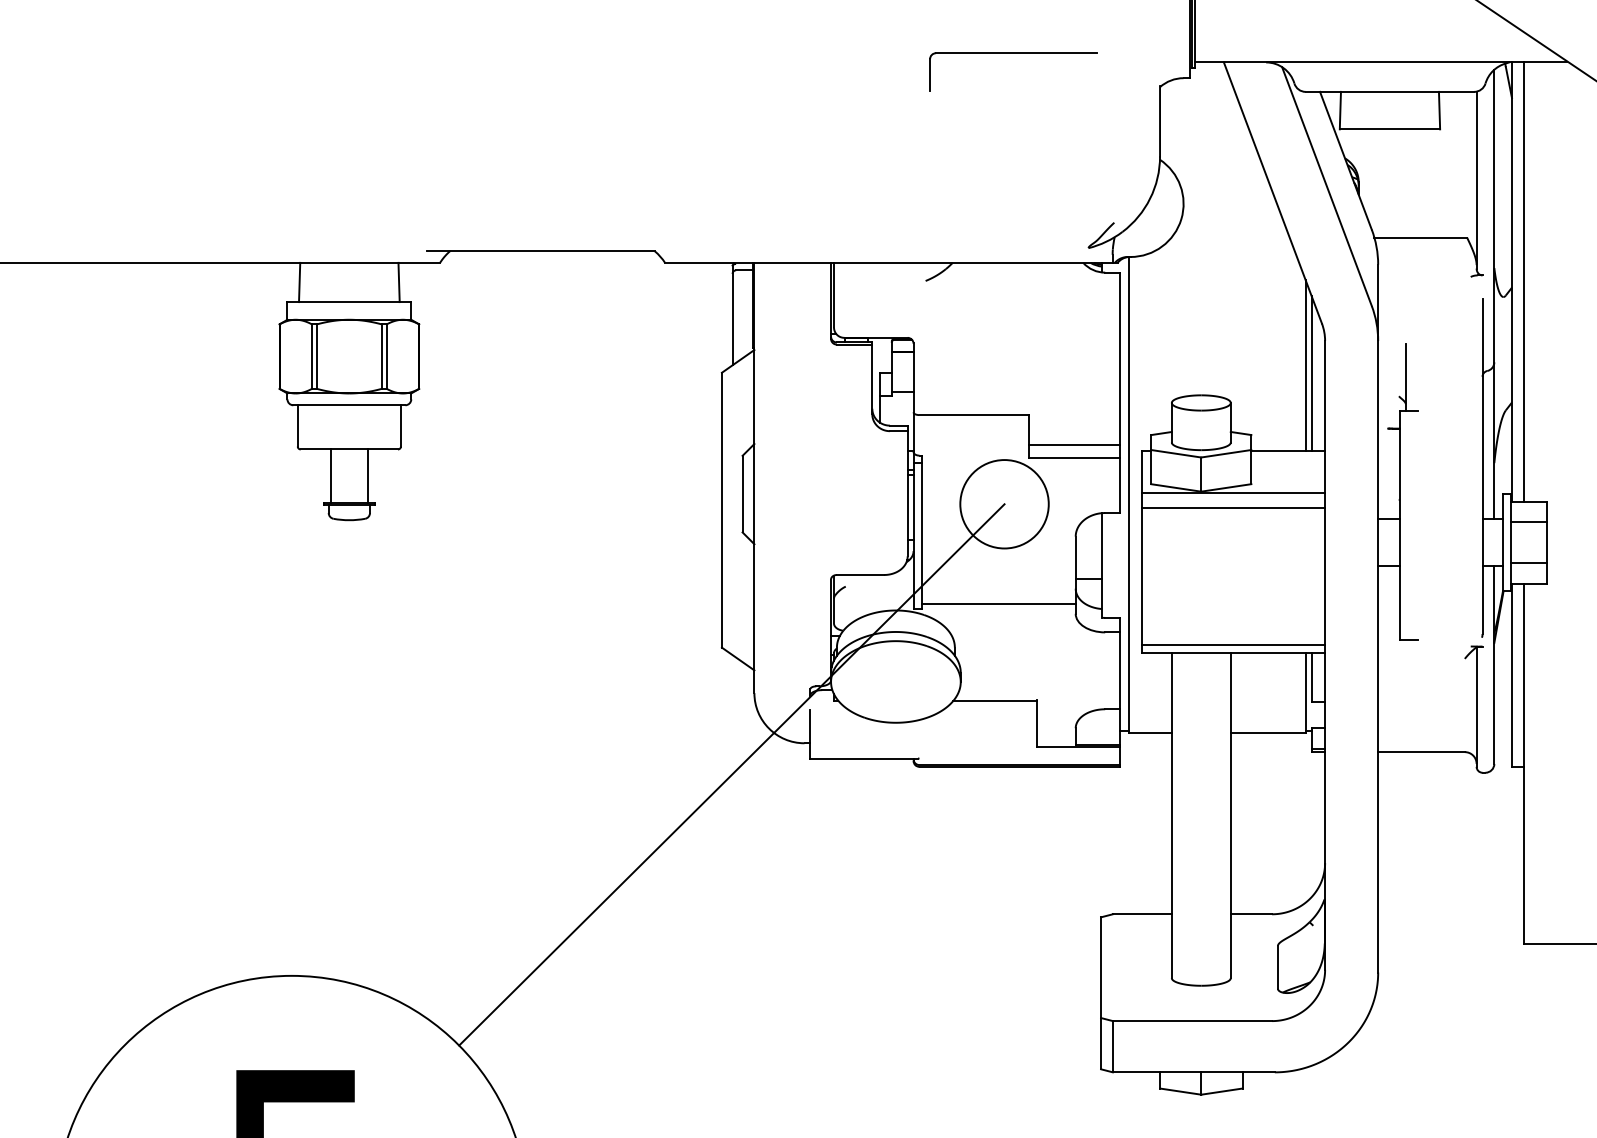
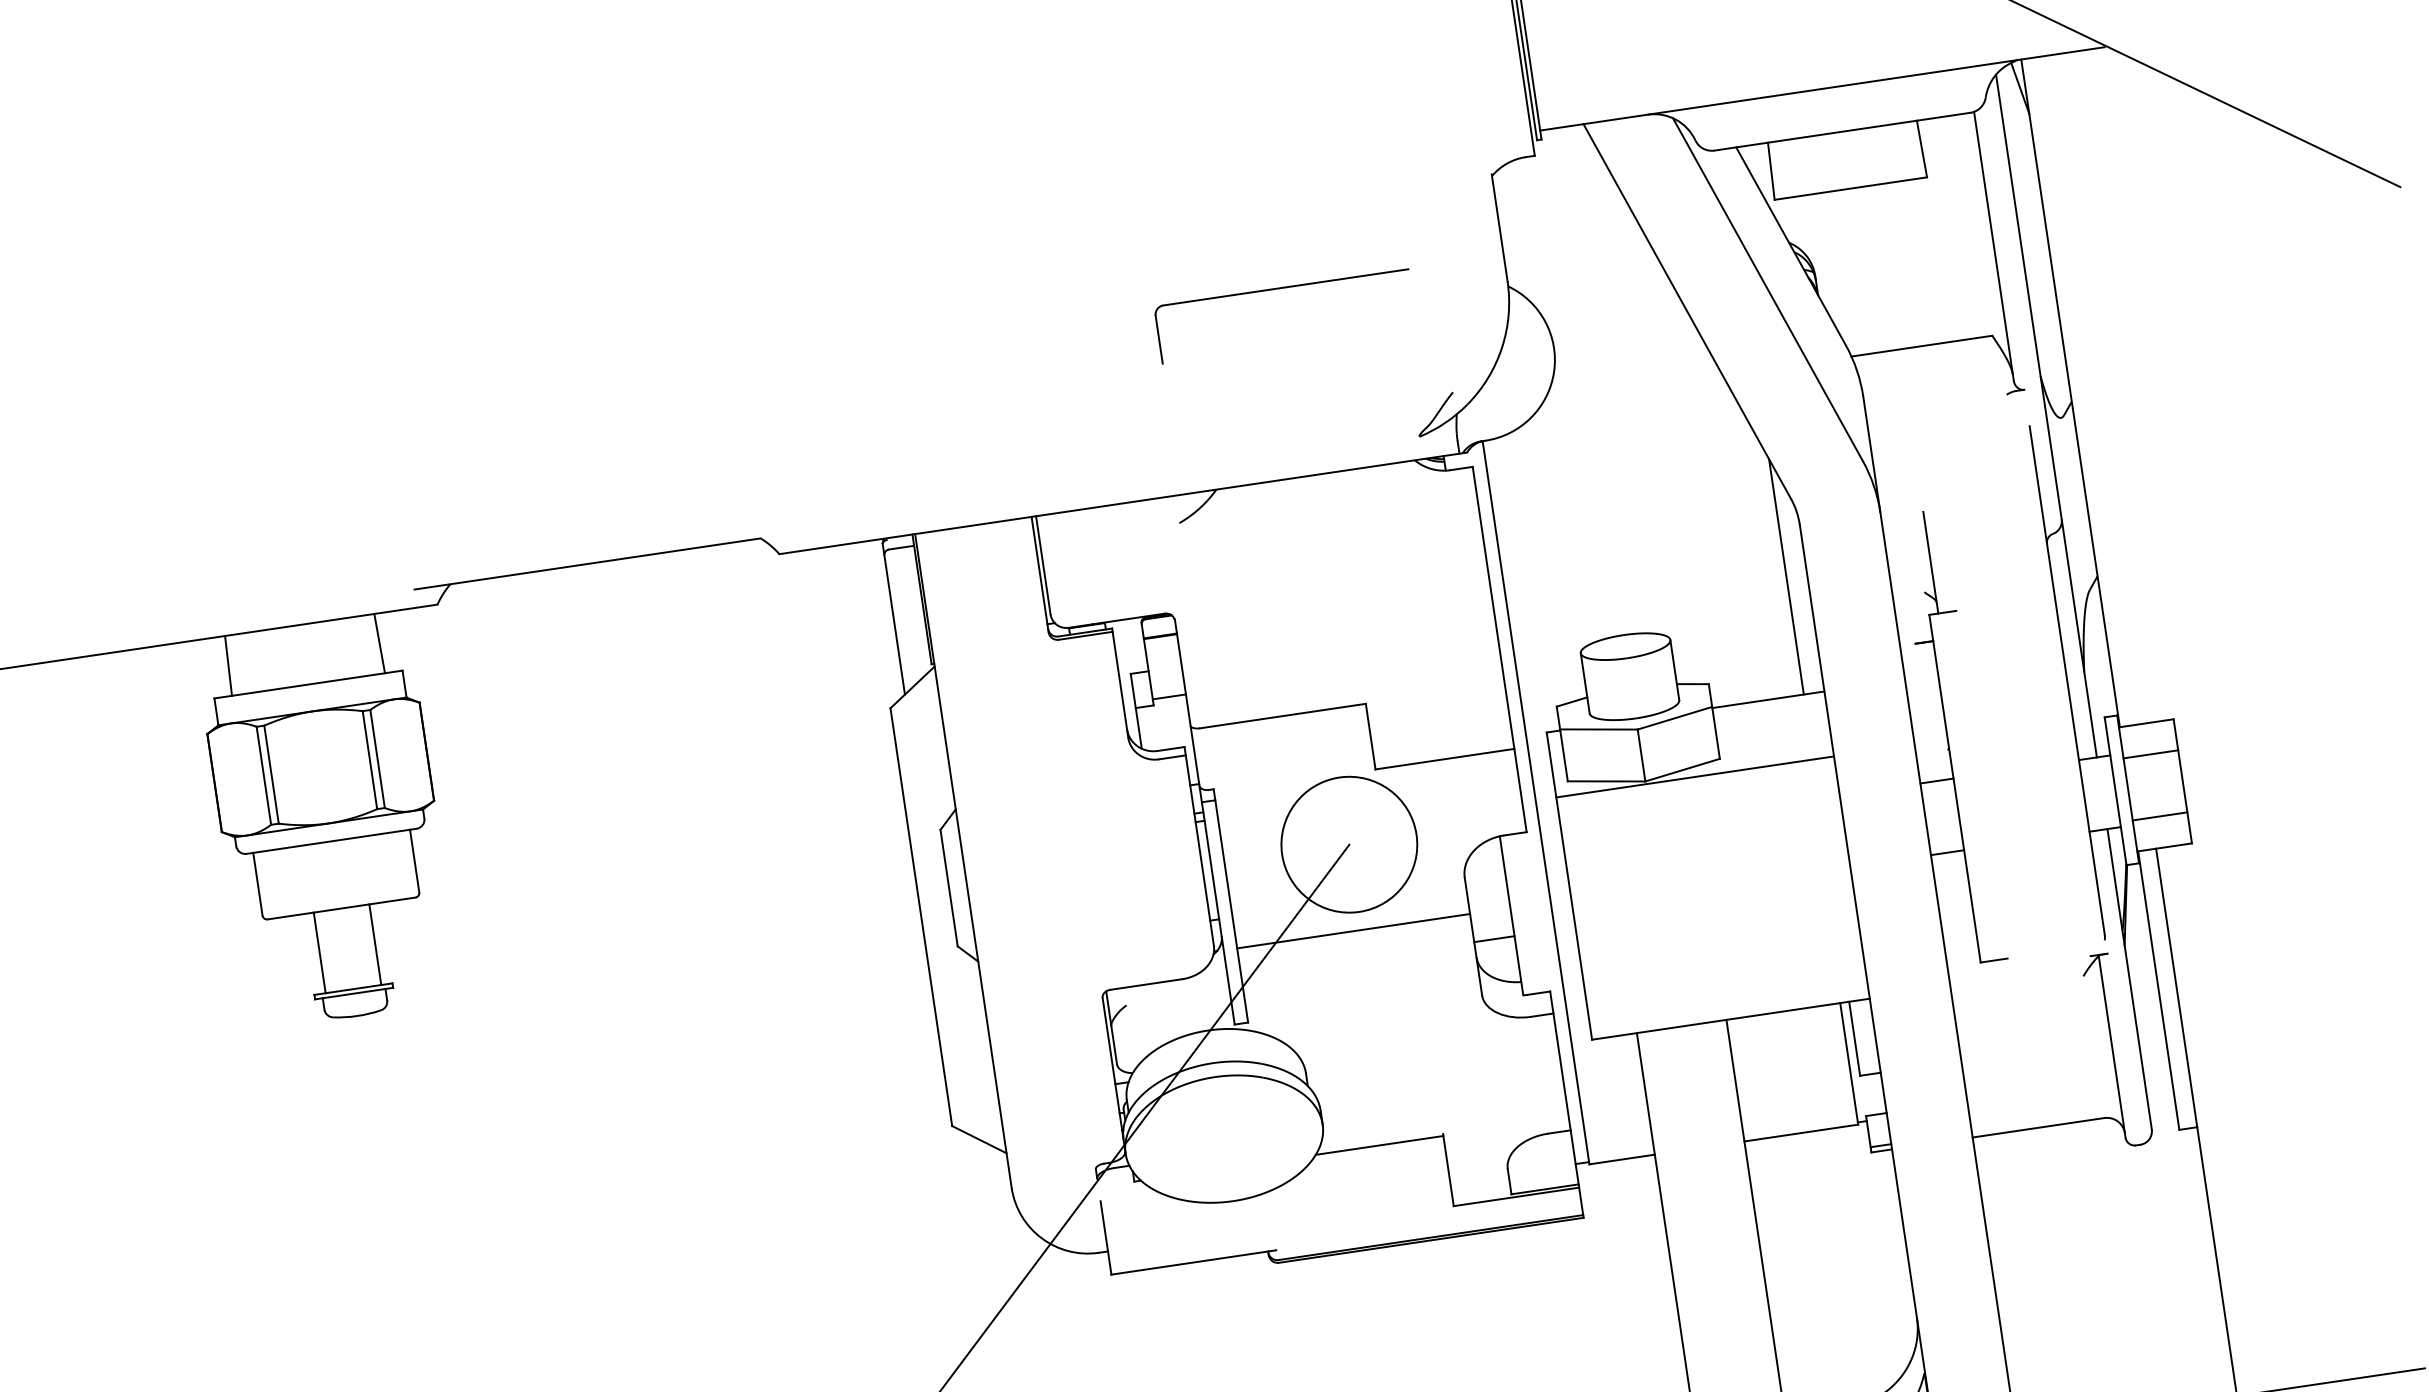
part: (1013, 53) -> (1281, 288), moved
line: (1523, 281) -> (2087, 389), removed
line: (1305, 365) -> (1775, 566), removed
line: (1073, 445) -> (1440, 739), removed
line: (1233, 507) -> (1697, 798), removed
line: (998, 604) -> (1352, 931), moved
line: (1233, 644) -> (1728, 1006), removed

